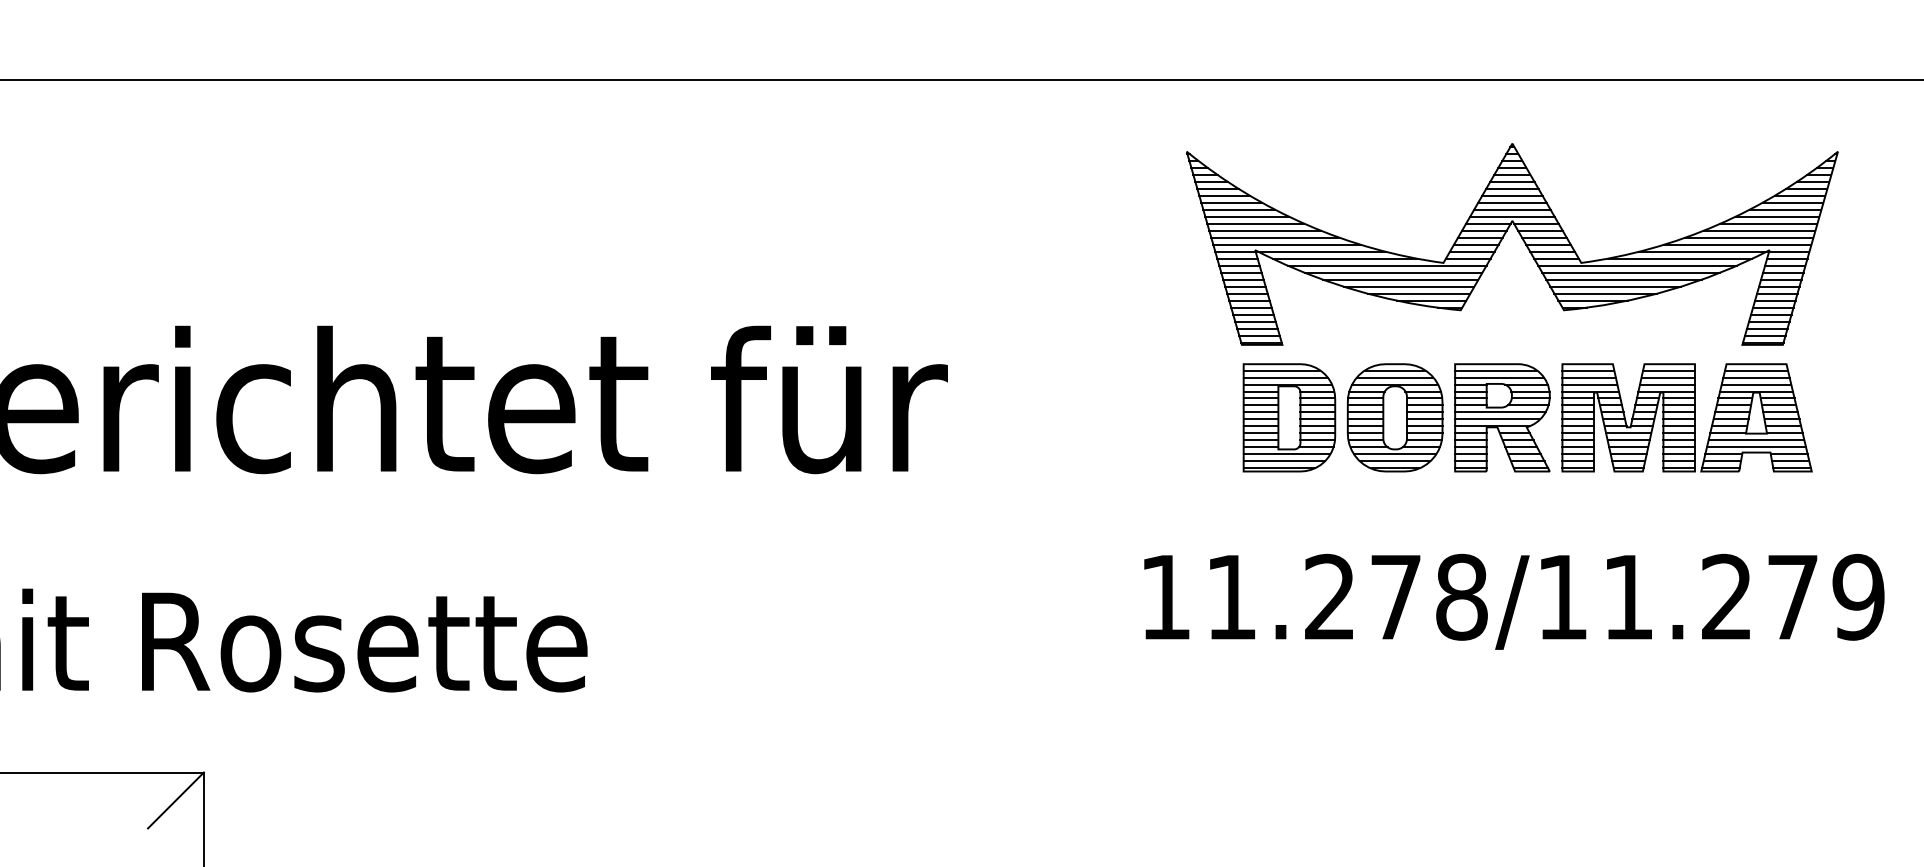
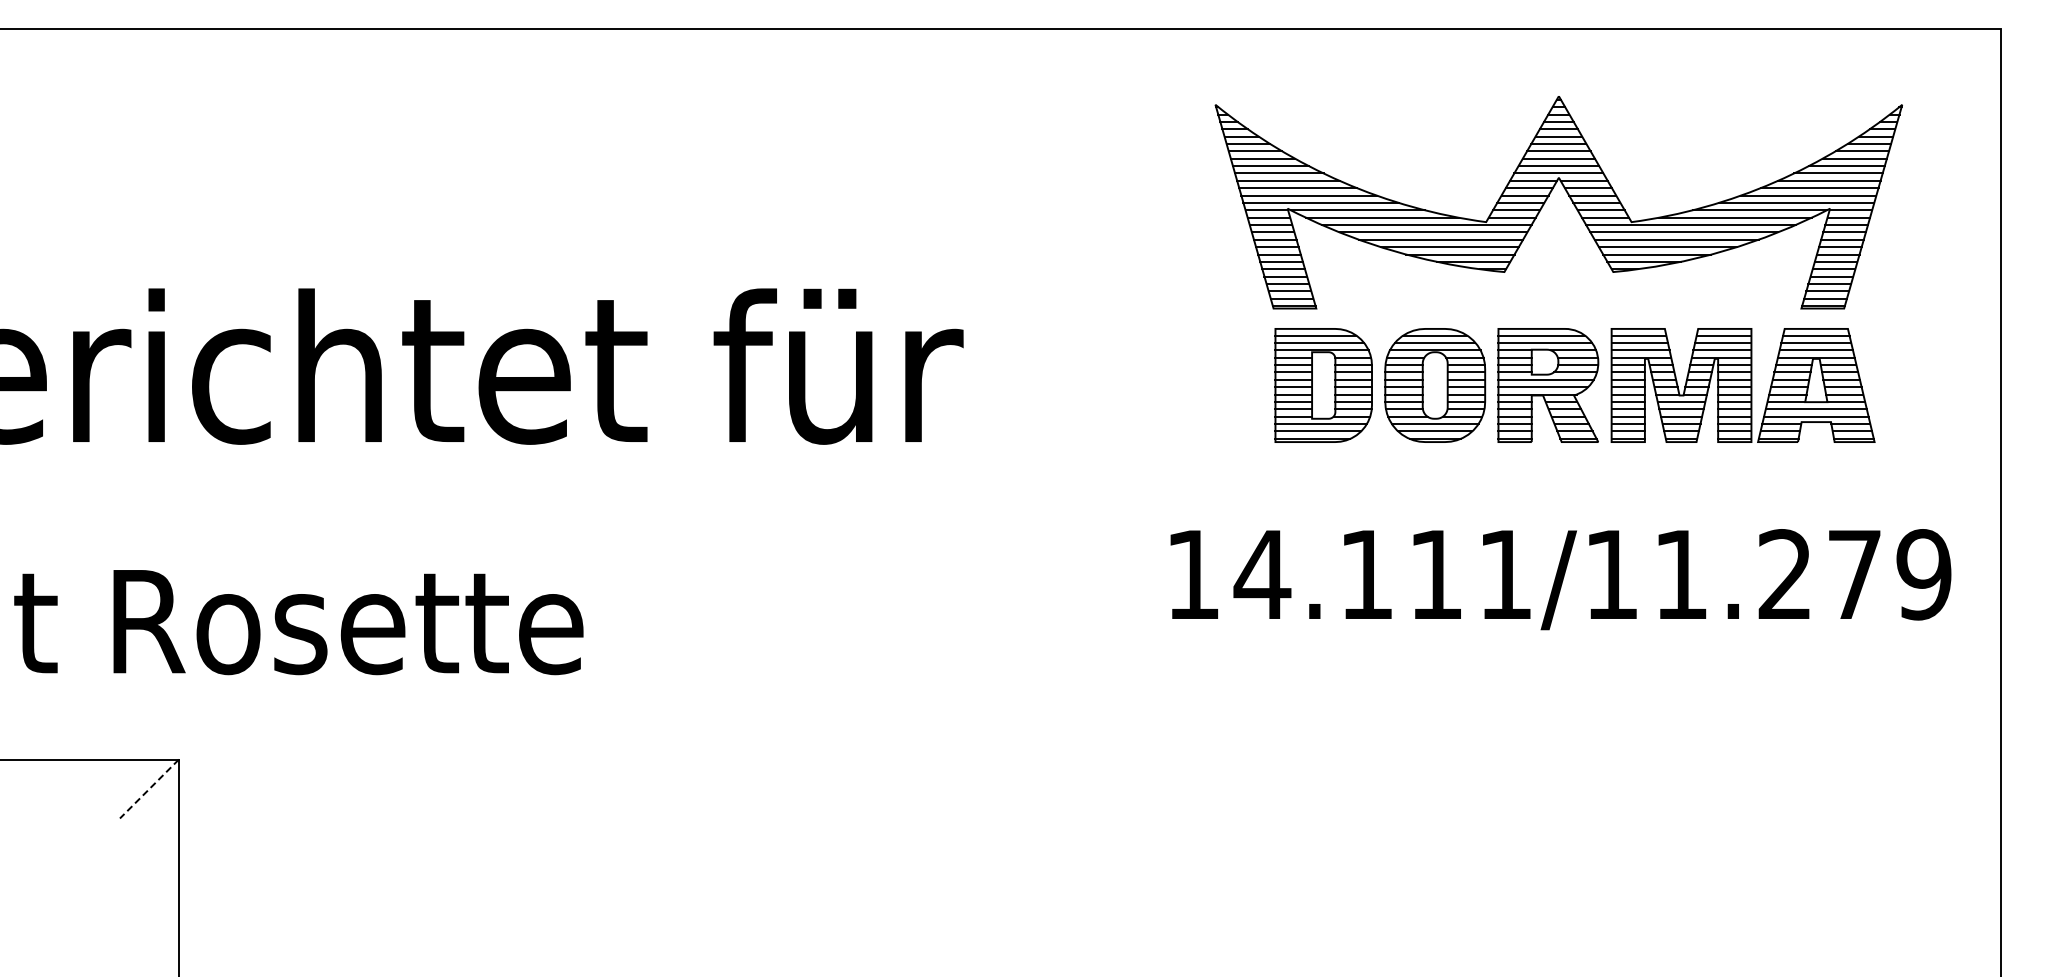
text: (1345, 597) -> (1382, 574), 11.278/11.279 -> 14.111/11.279
line: (176, 800) -> (149, 789), solid -> dashed

